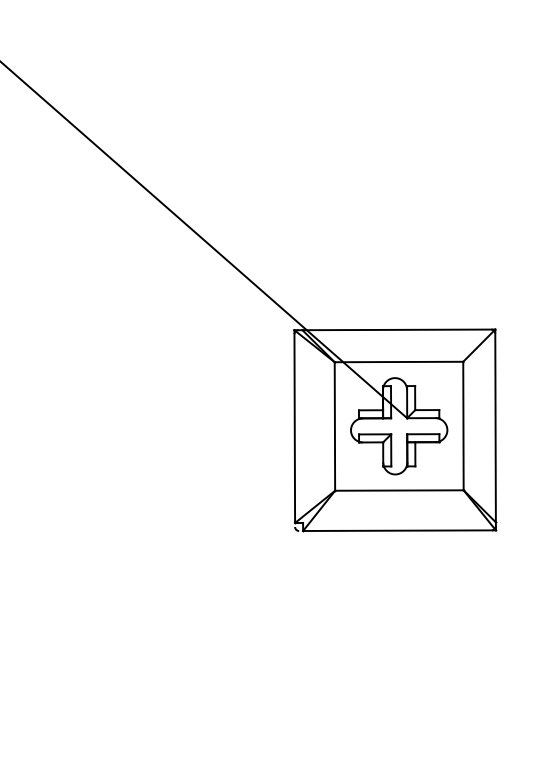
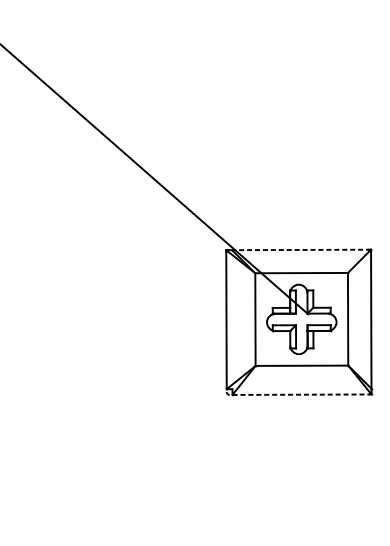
line: (398, 329) -> (301, 249), solid -> dashed
line: (400, 530) -> (302, 394), solid -> dashed

